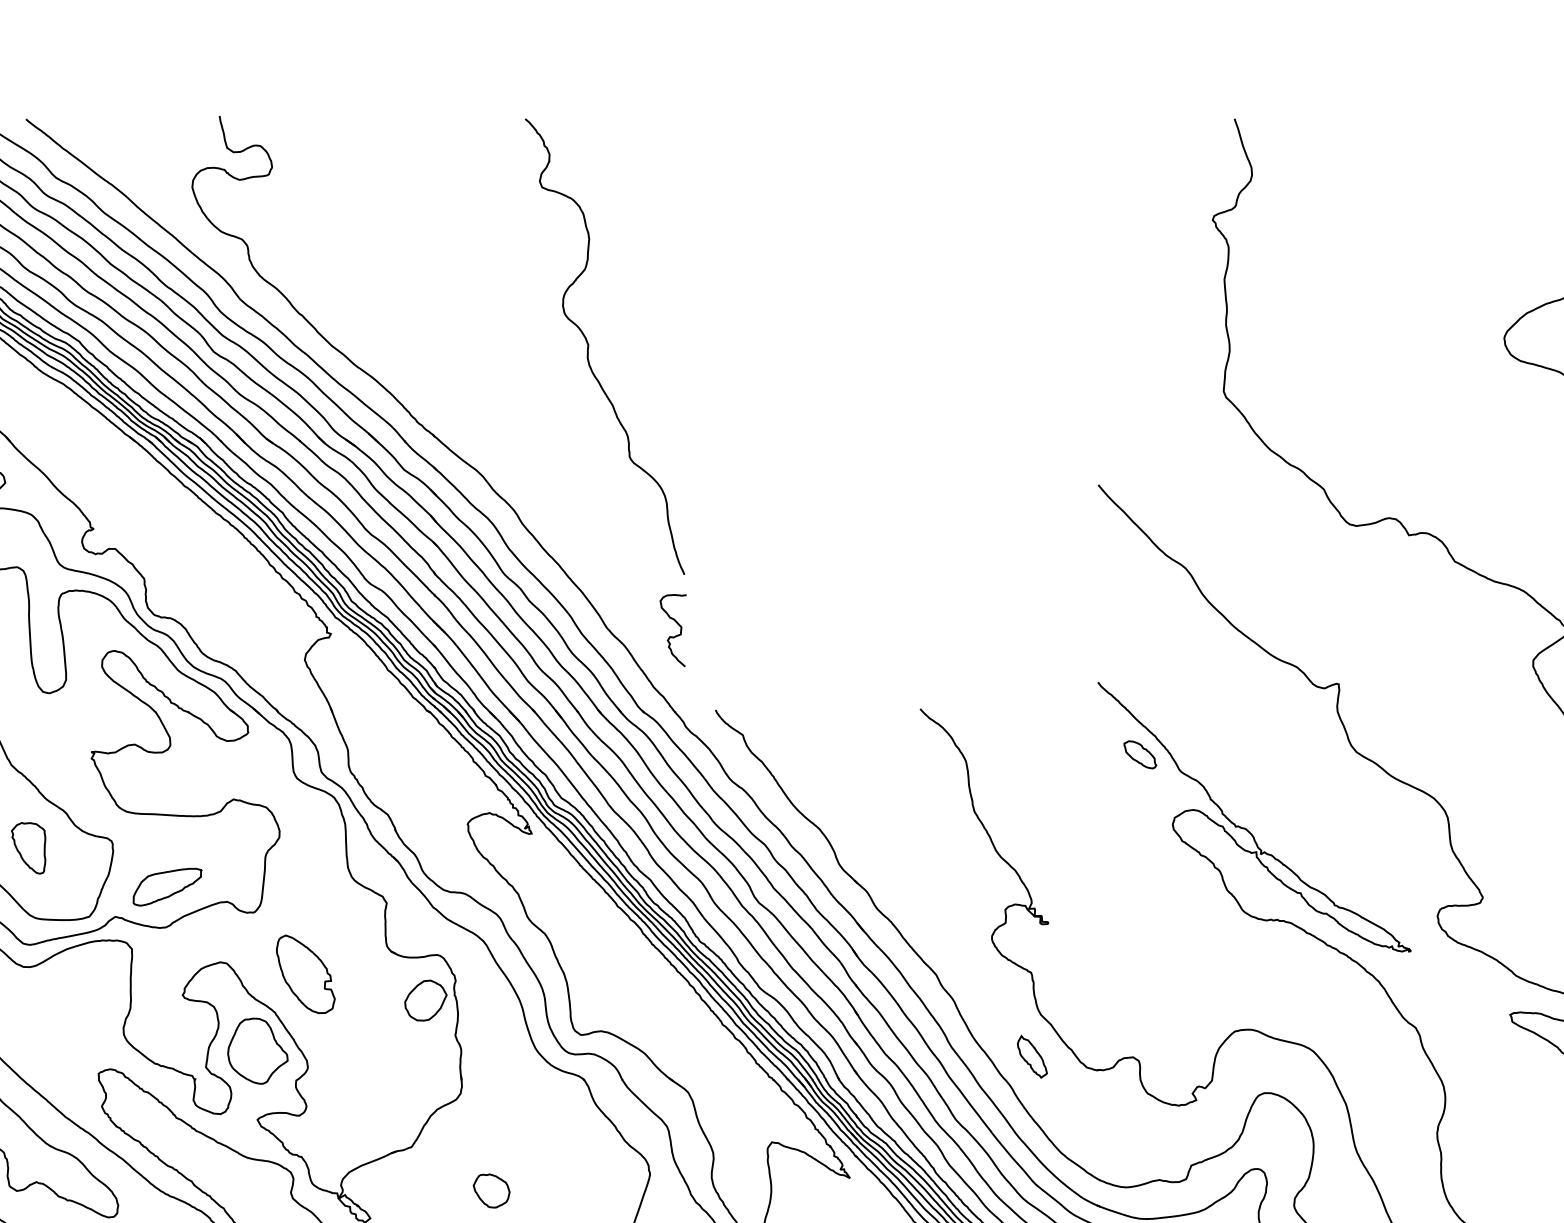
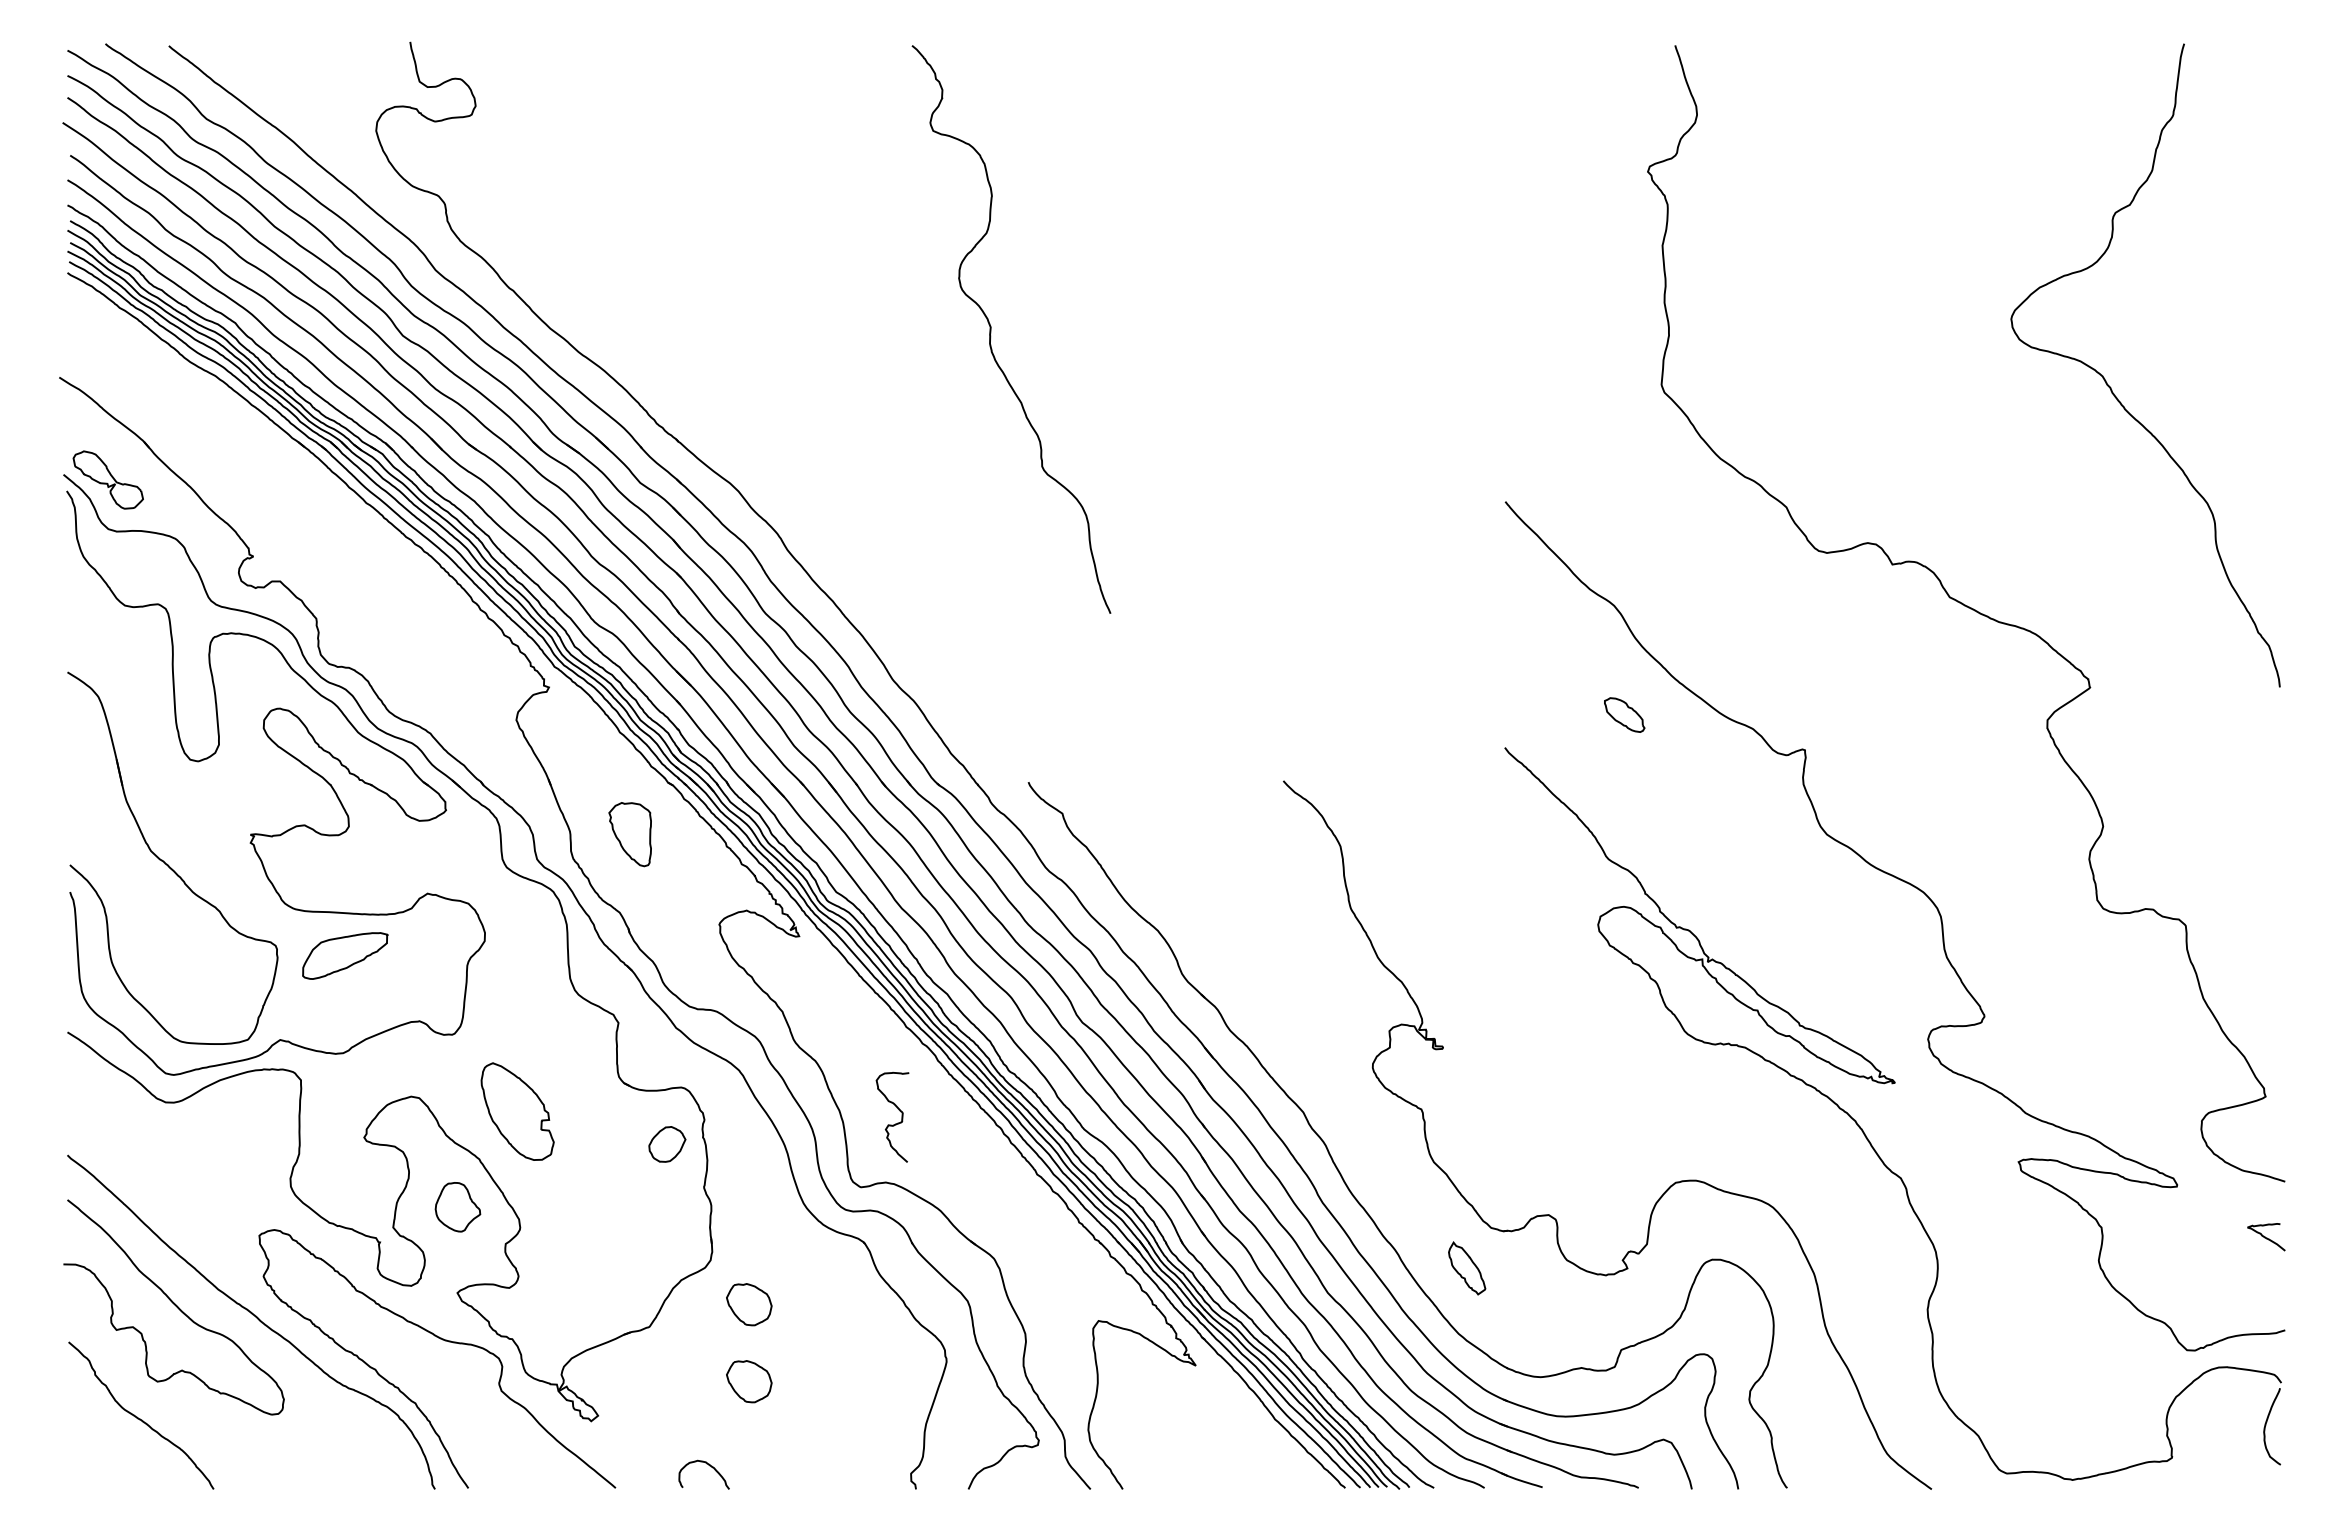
curve: (588, 346) -> (991, 329), moved
curve: (675, 635) -> (895, 1123), moved
part: (1140, 754) -> (1624, 714), moved
part: (28, 848) -> (629, 834), moved
part: (167, 886) -> (345, 955), moved
part: (426, 1000) -> (667, 1144), size x0.7
part: (257, 1050) -> (457, 1206), size x0.6
part: (1032, 1056) -> (1467, 1268), moved
part: (491, 1129) -> (749, 1304), added

